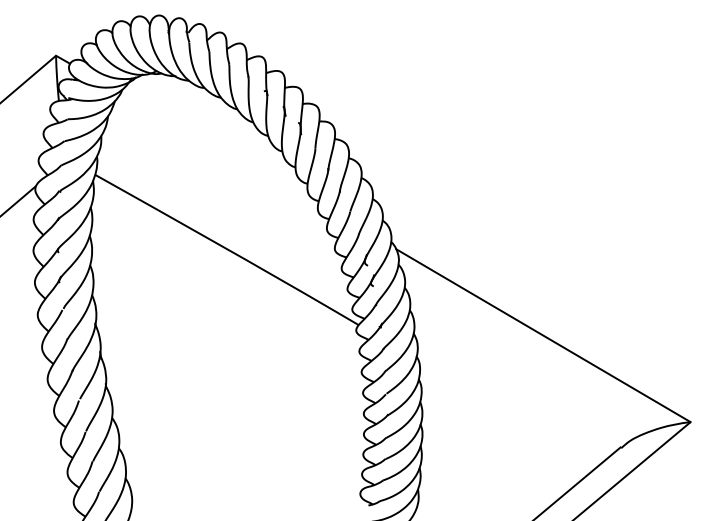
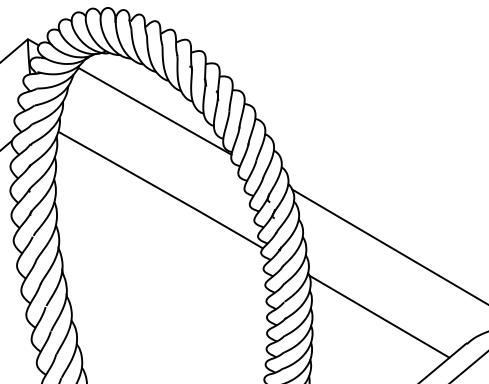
line: (219, 148) -> (154, 111), added
line: (508, 412) -> (379, 316), added

